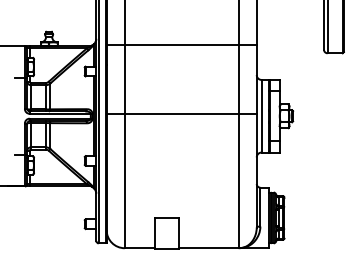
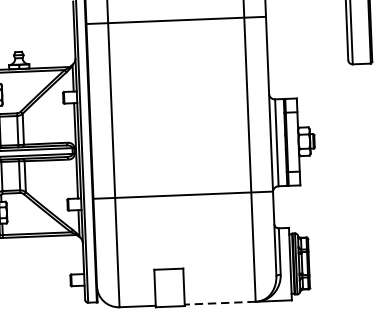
line: (181, 44) -> (175, 20), moved
line: (181, 113) -> (182, 194), moved
line: (208, 248) -> (219, 303), solid -> dashed

